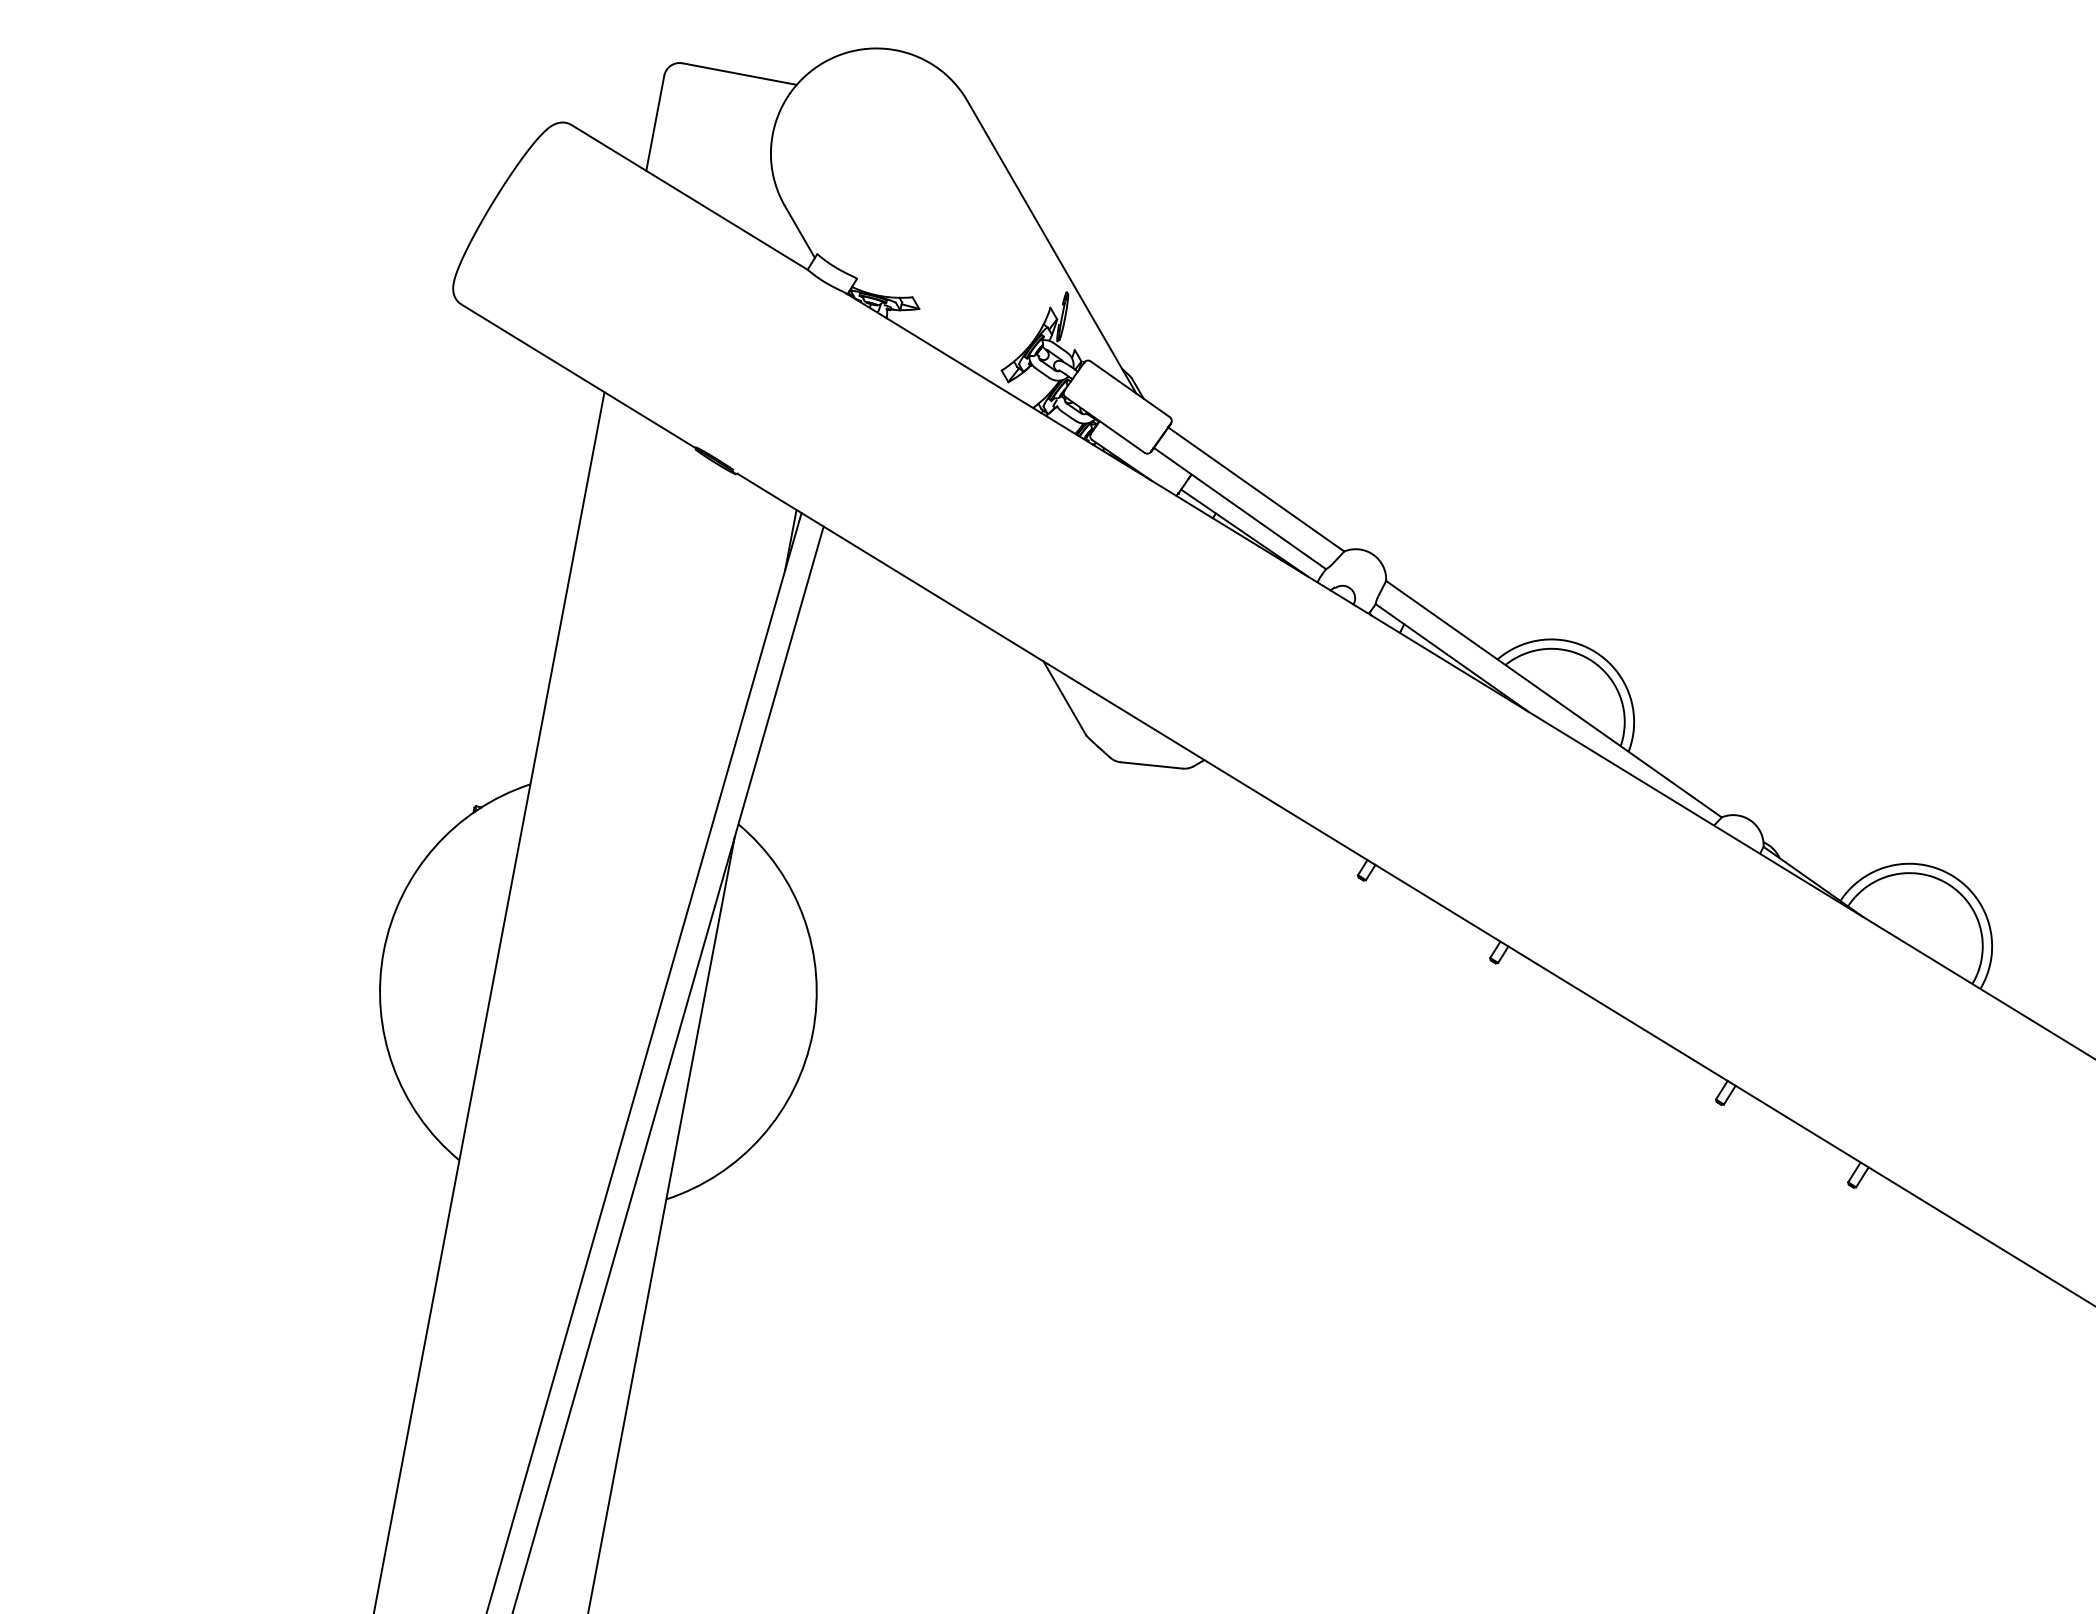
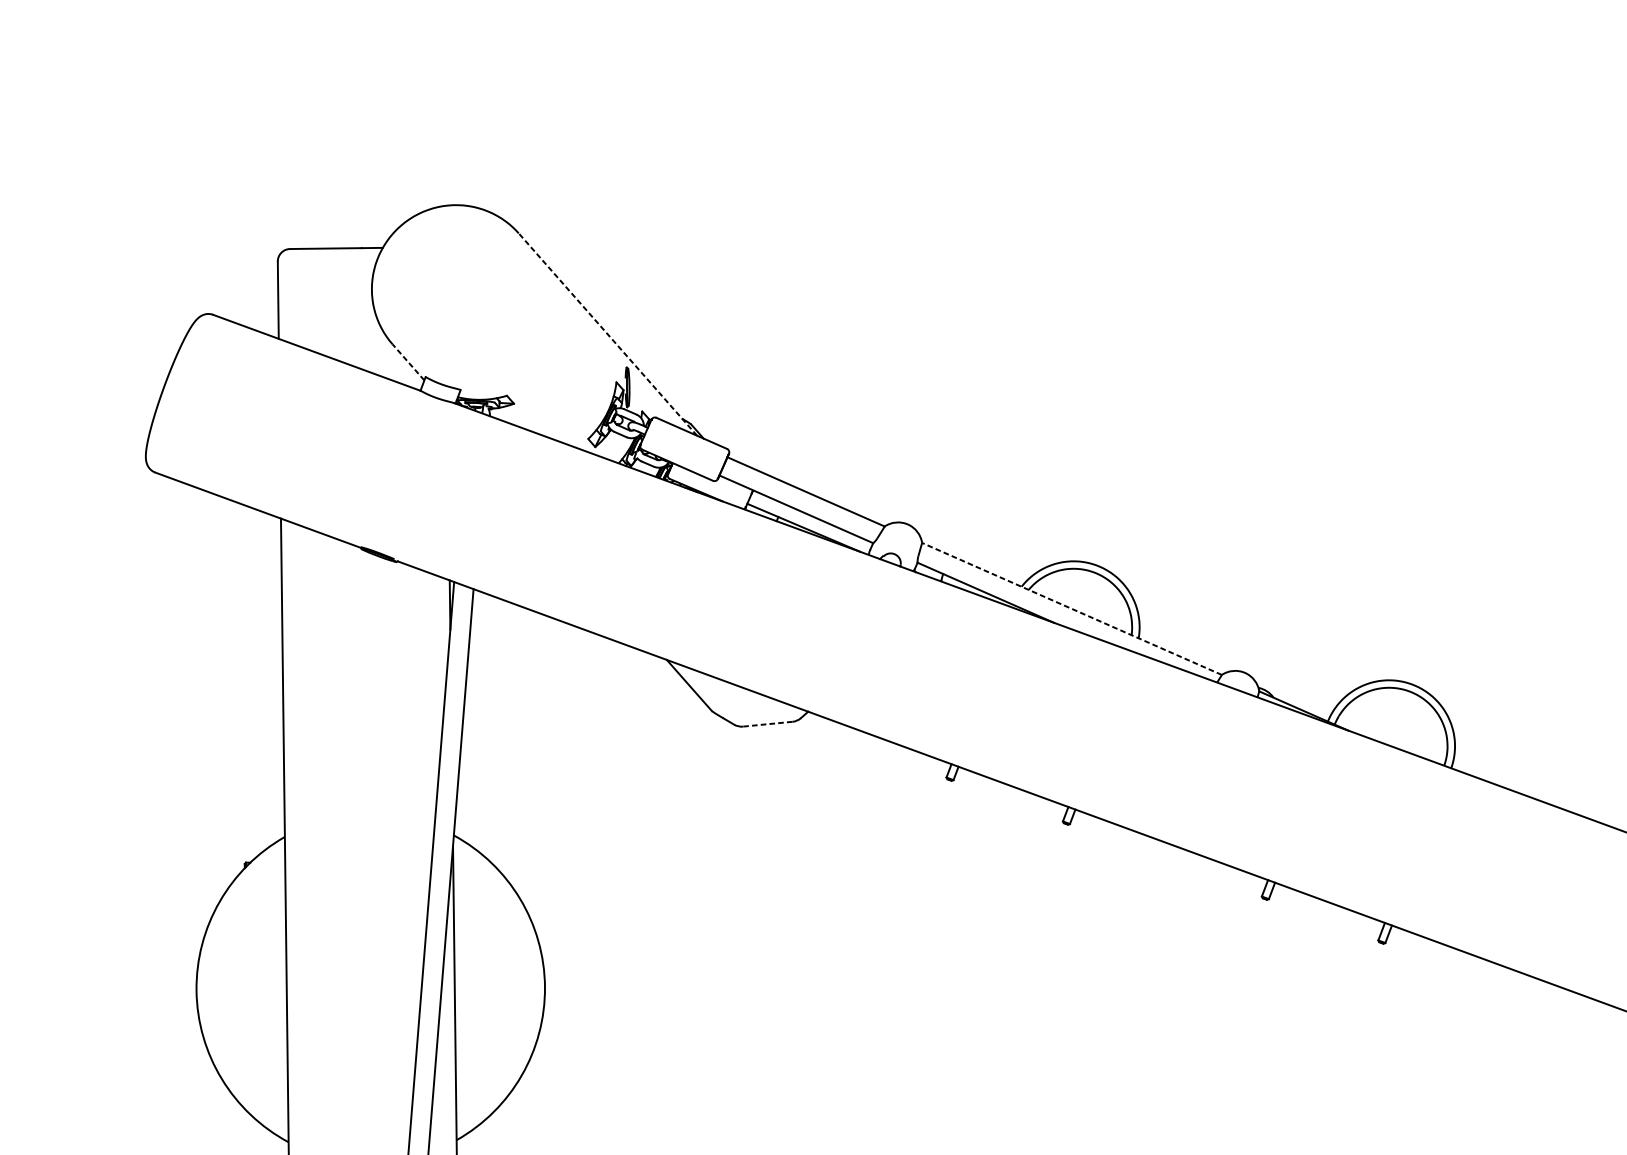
line: (799, 231) -> (408, 362), solid -> dashed
line: (1051, 246) -> (607, 334), solid -> dashed
line: (1553, 698) -> (1071, 608), solid -> dashed
line: (1151, 765) -> (767, 724), solid -> dashed

